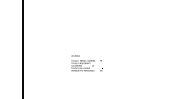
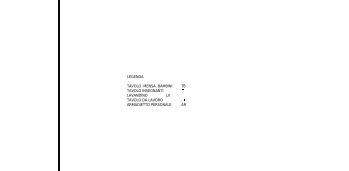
text: (86, 63) -> (155, 90), moved

